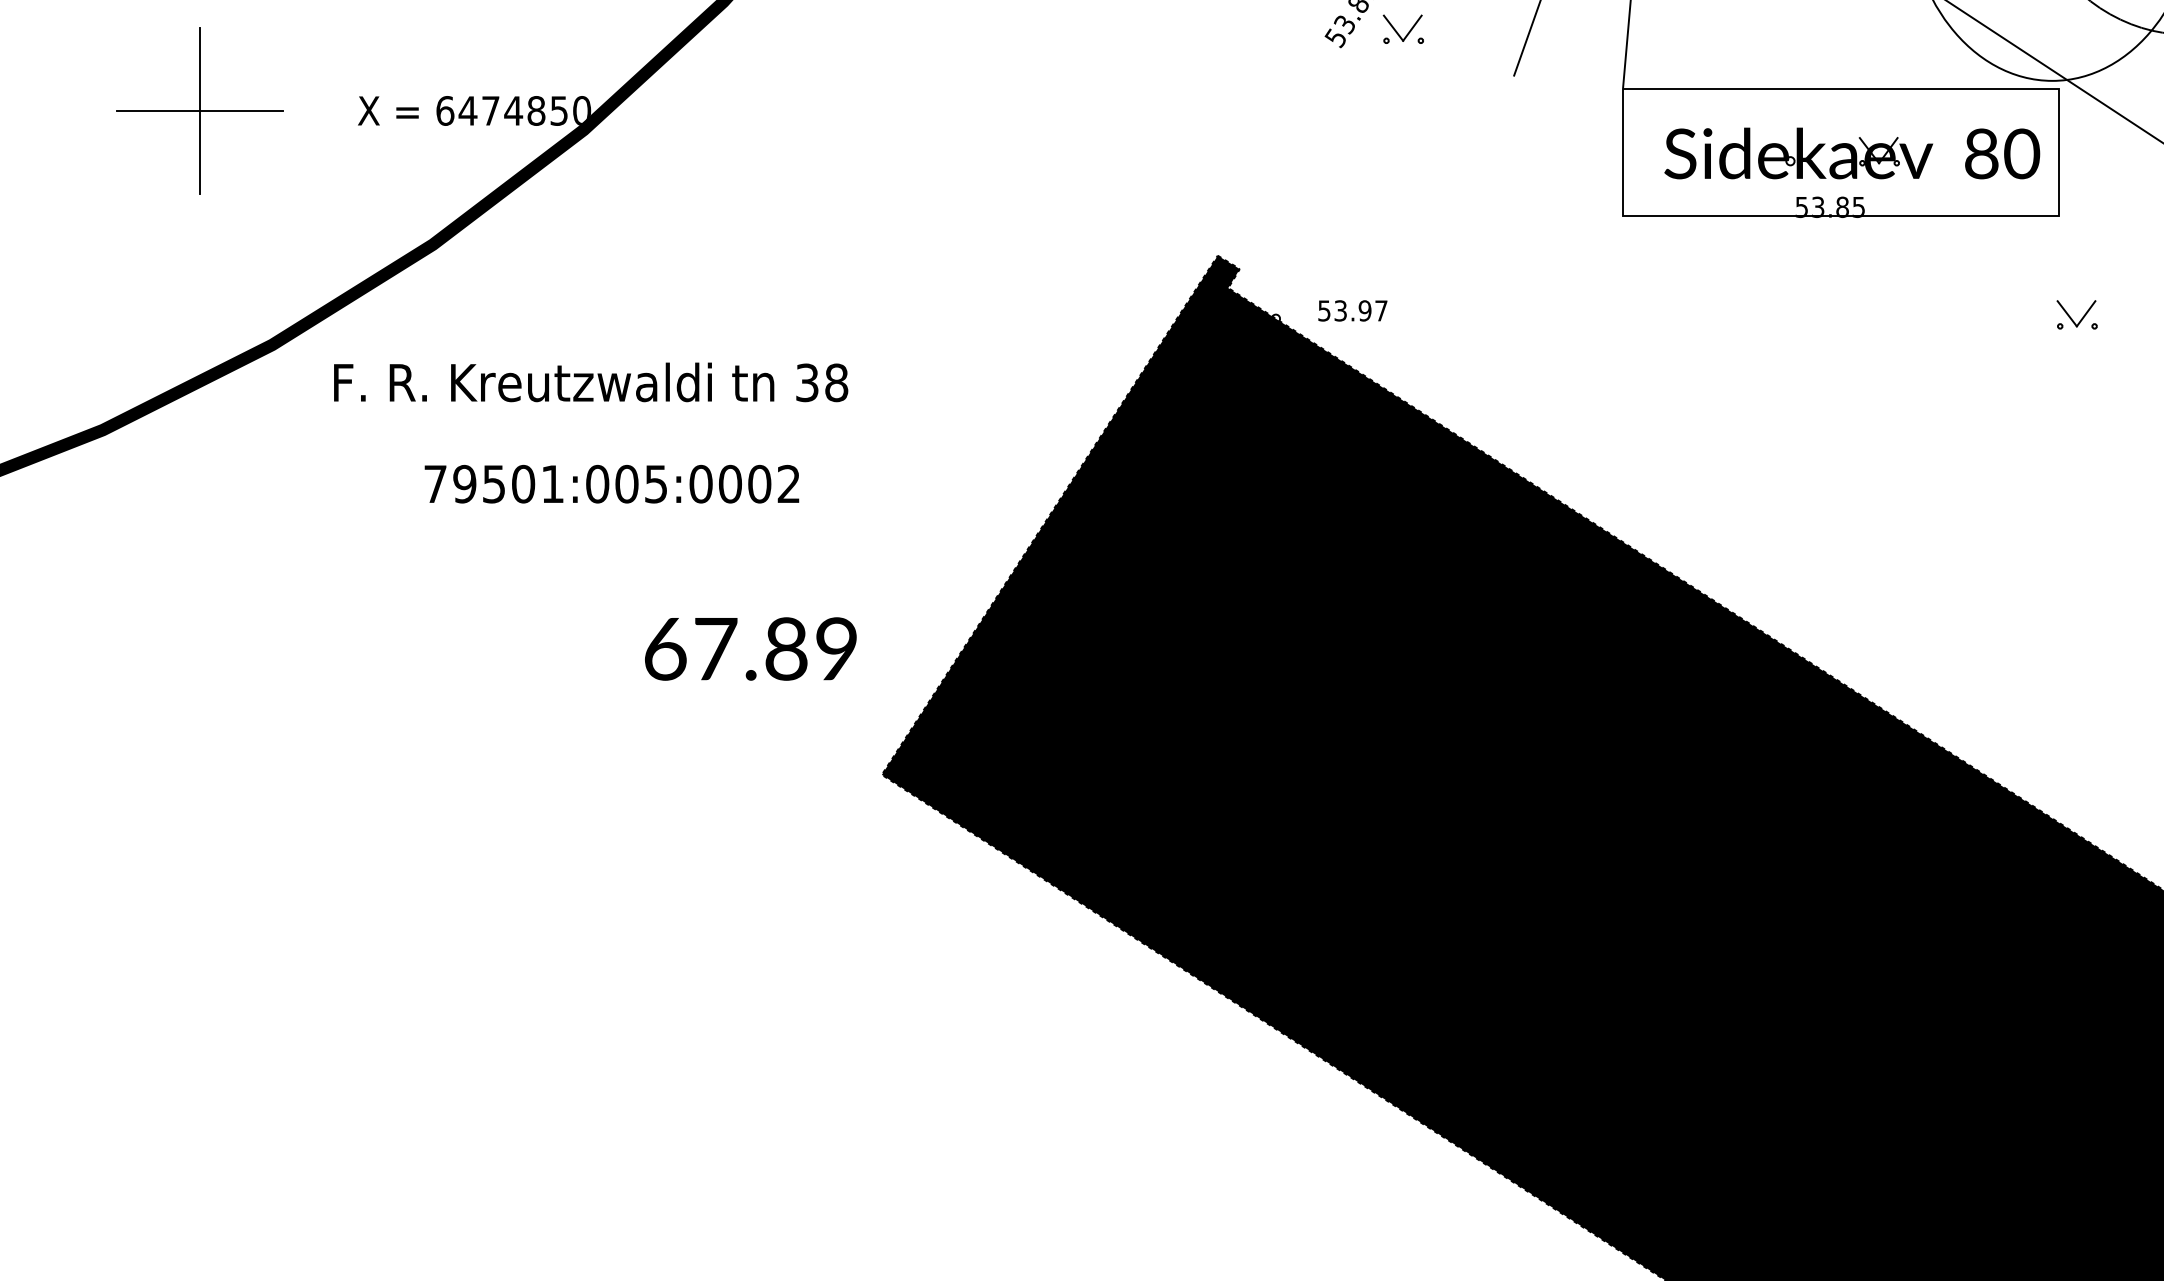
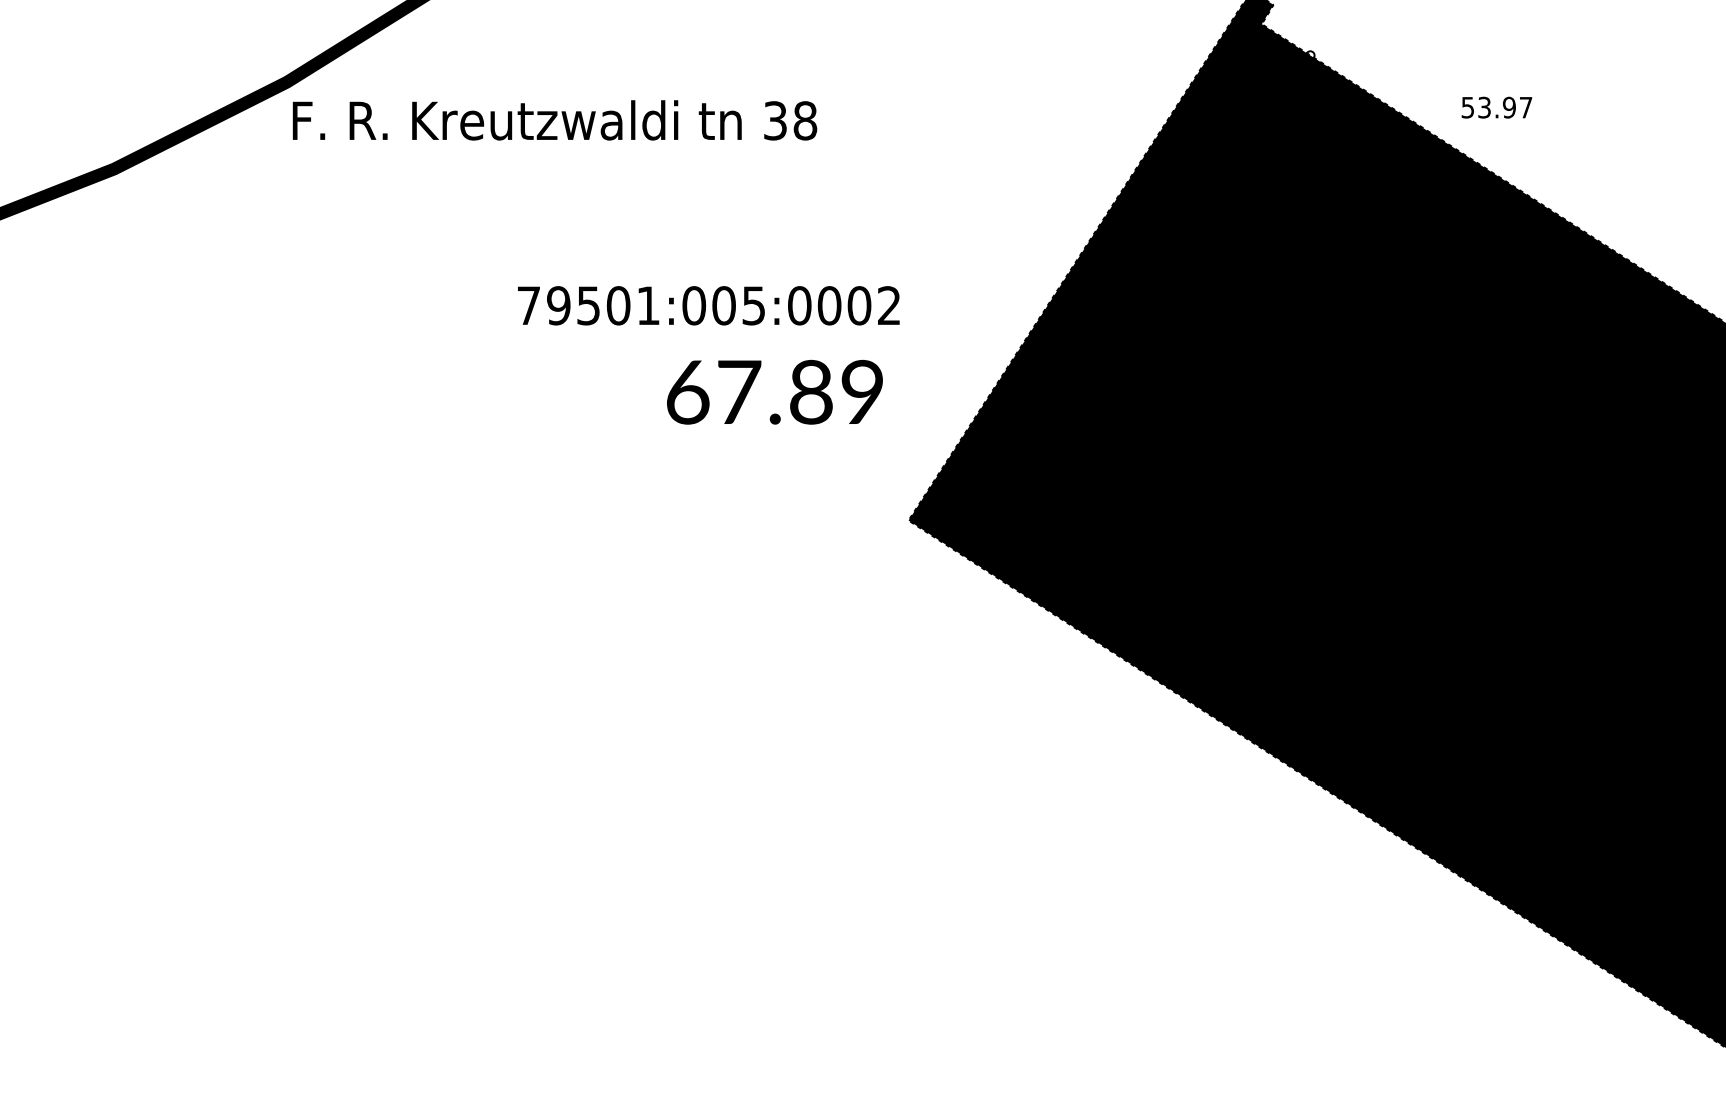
text: (1352, 310) -> (1496, 107), moved
text: (591, 382) -> (555, 120), moved
text: (611, 483) -> (708, 305), moved

